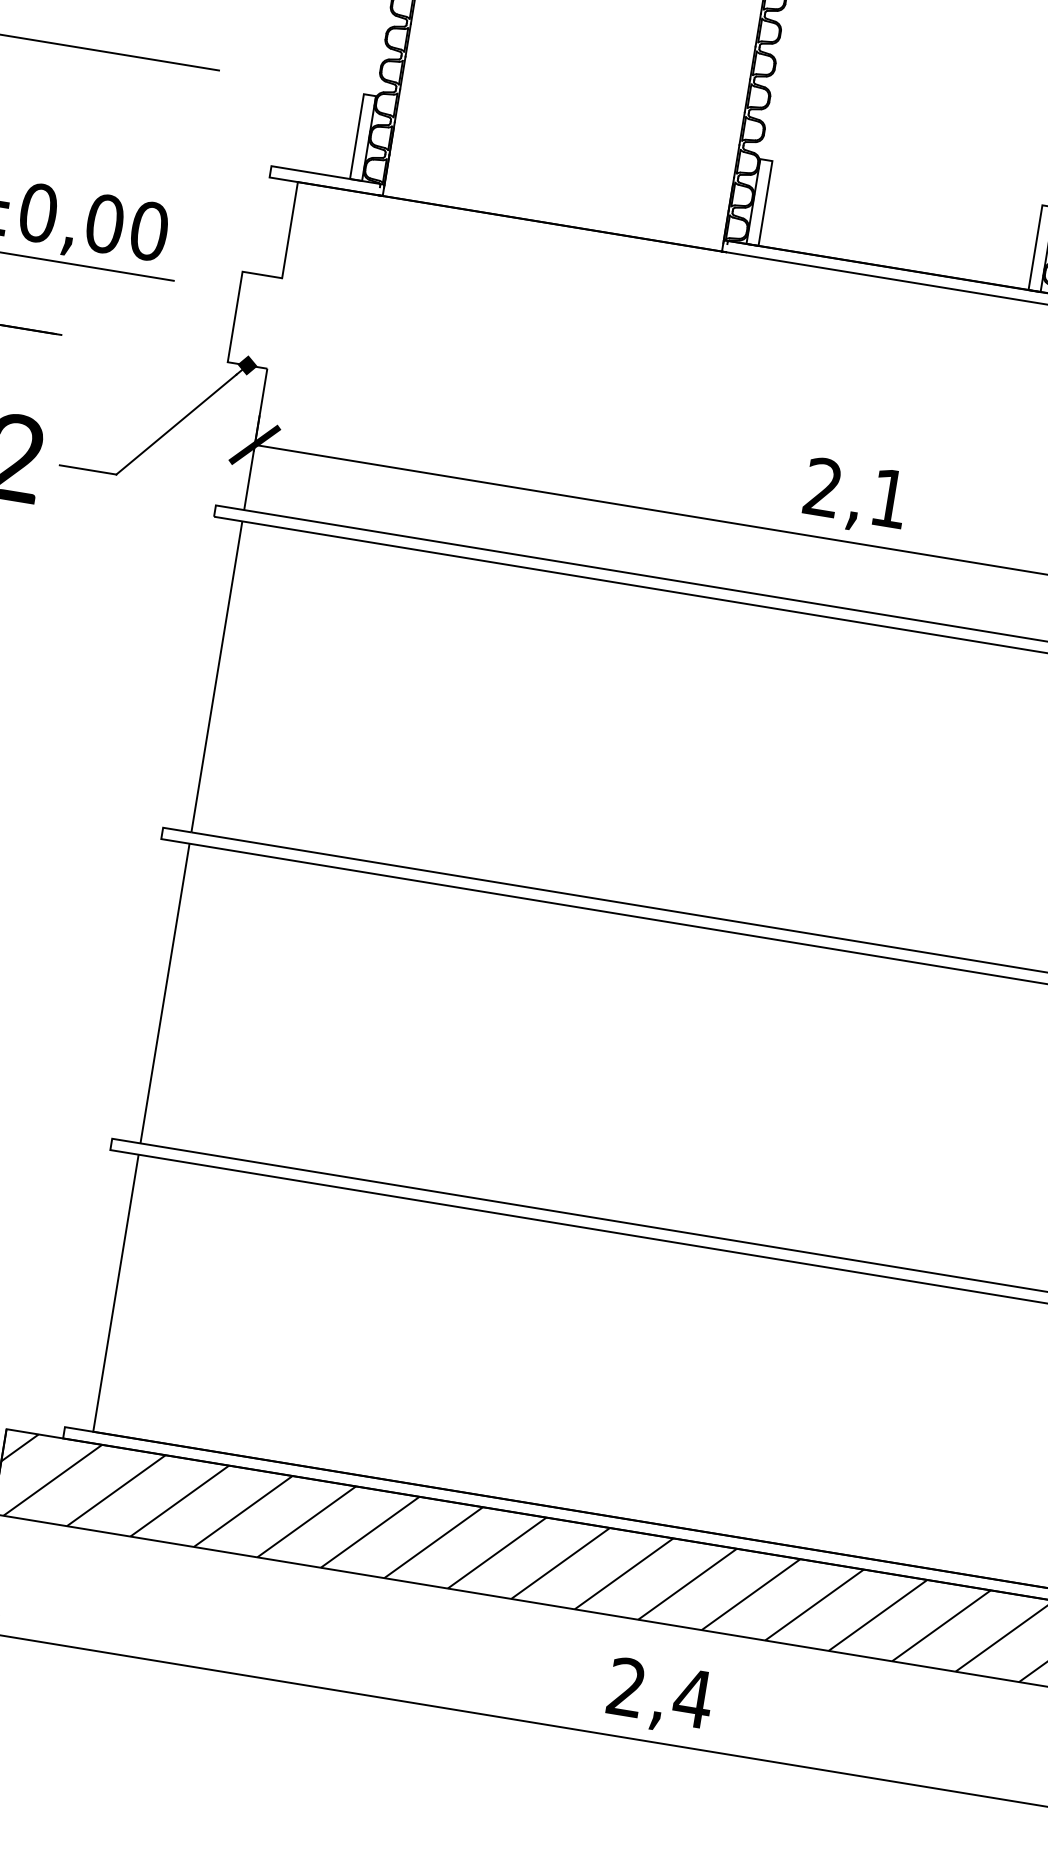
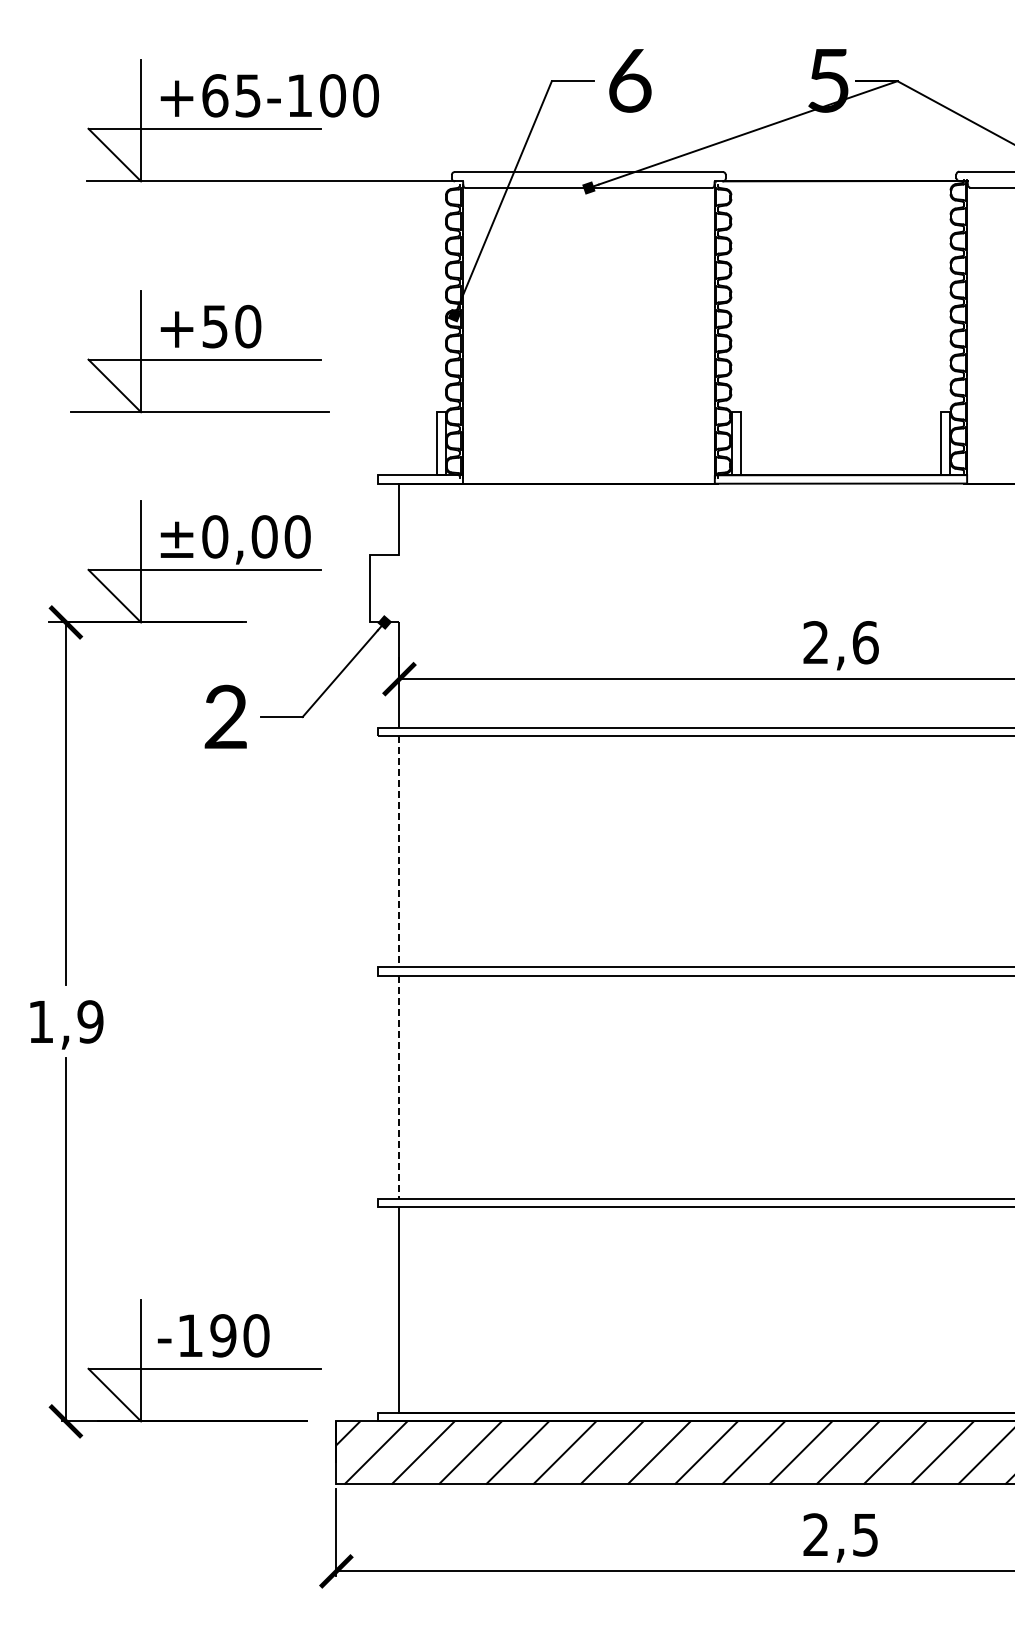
text: (889, 498) -> (865, 642), 2,1 -> 2,6
line: (216, 676) -> (399, 851), solid -> dashed
line: (164, 994) -> (399, 1087), solid -> dashed
text: (692, 1699) -> (865, 1535), 2,4 -> 2,5

